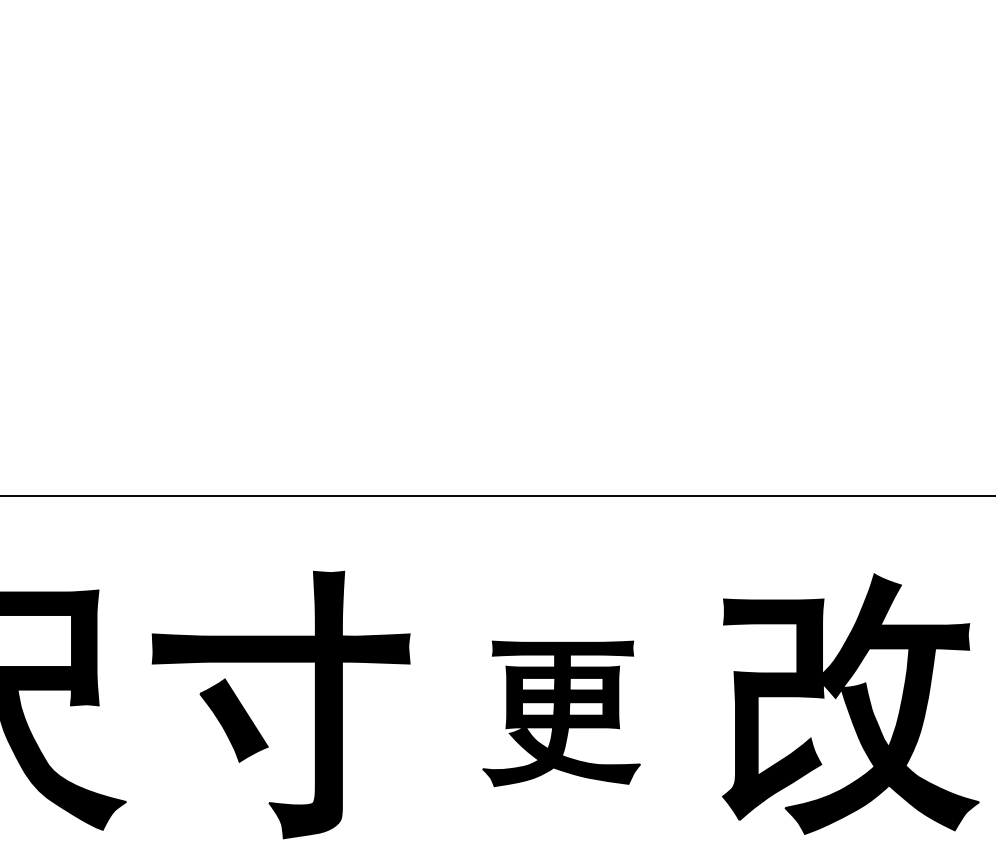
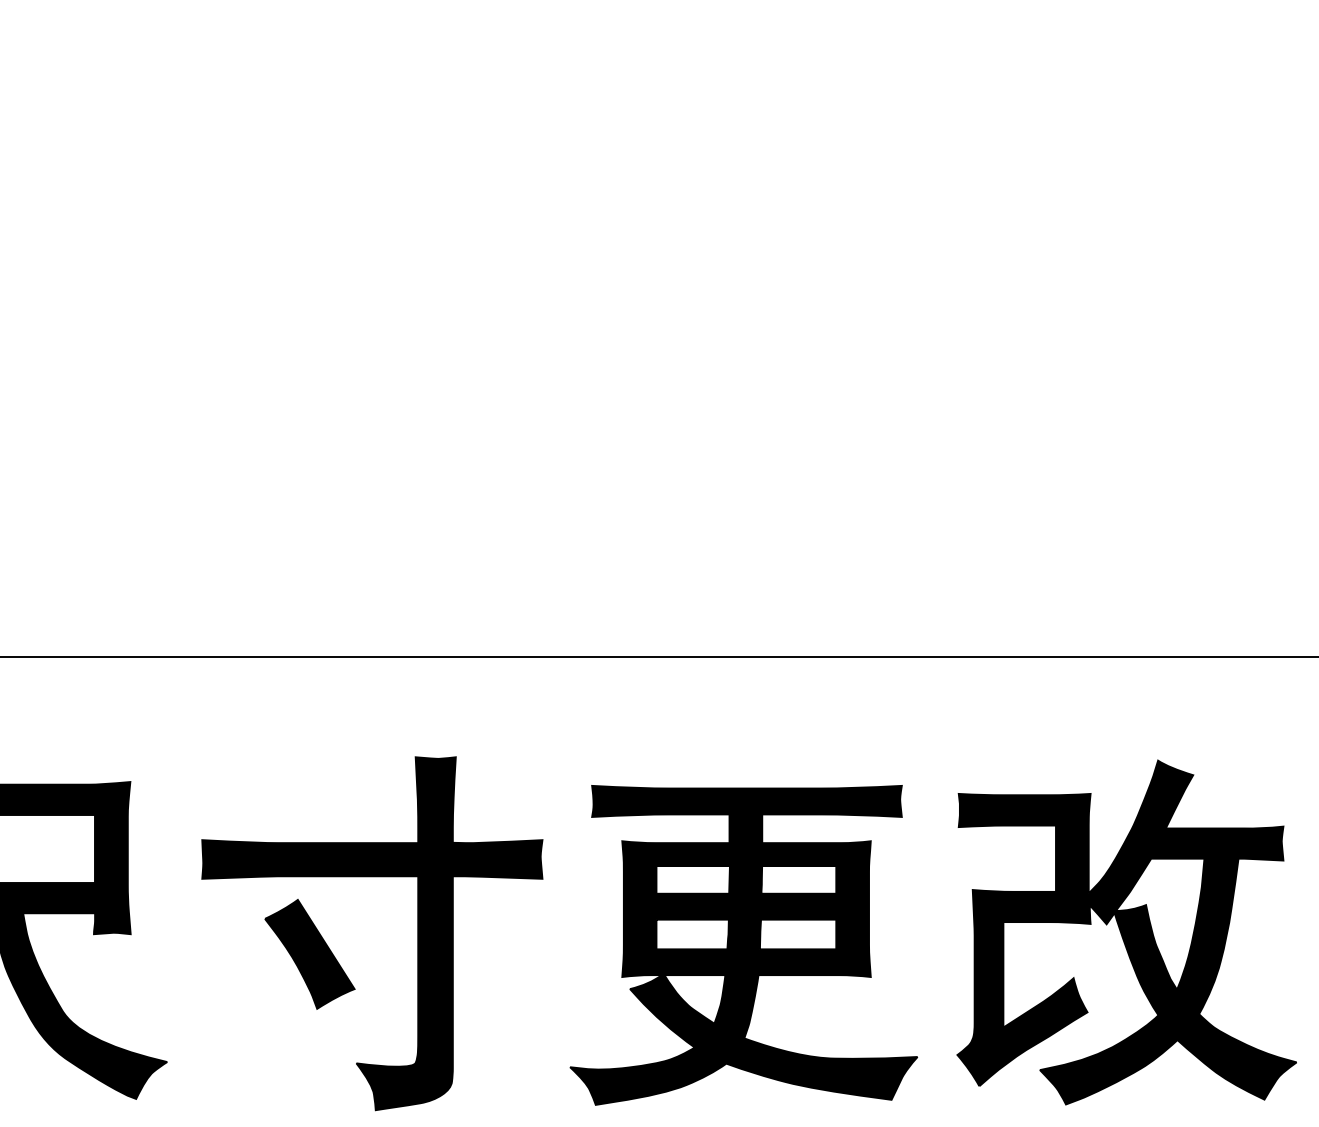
part: (561, 713) -> (743, 945), size x1.67

